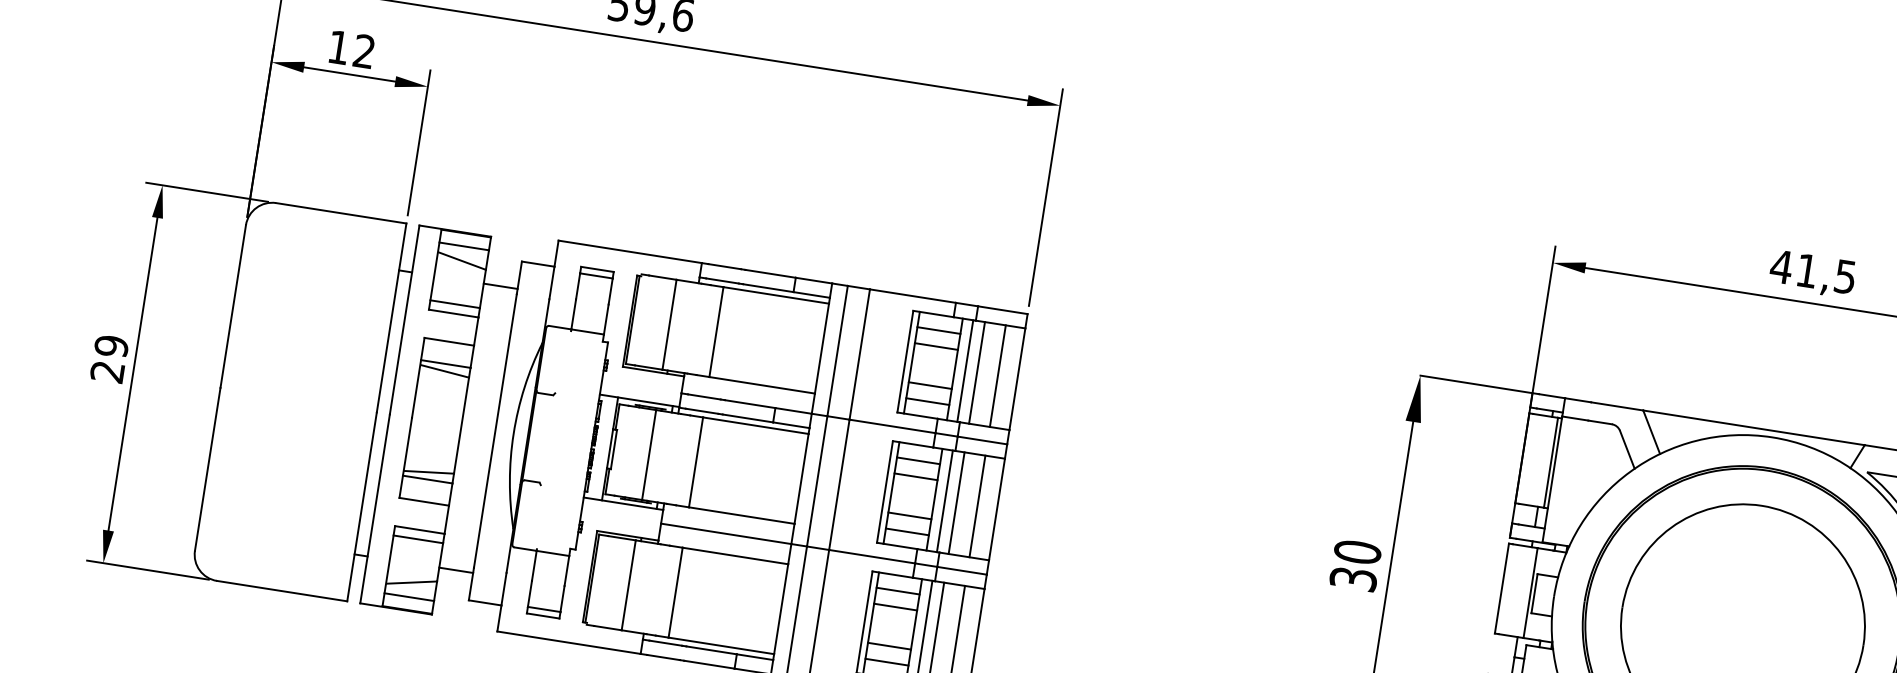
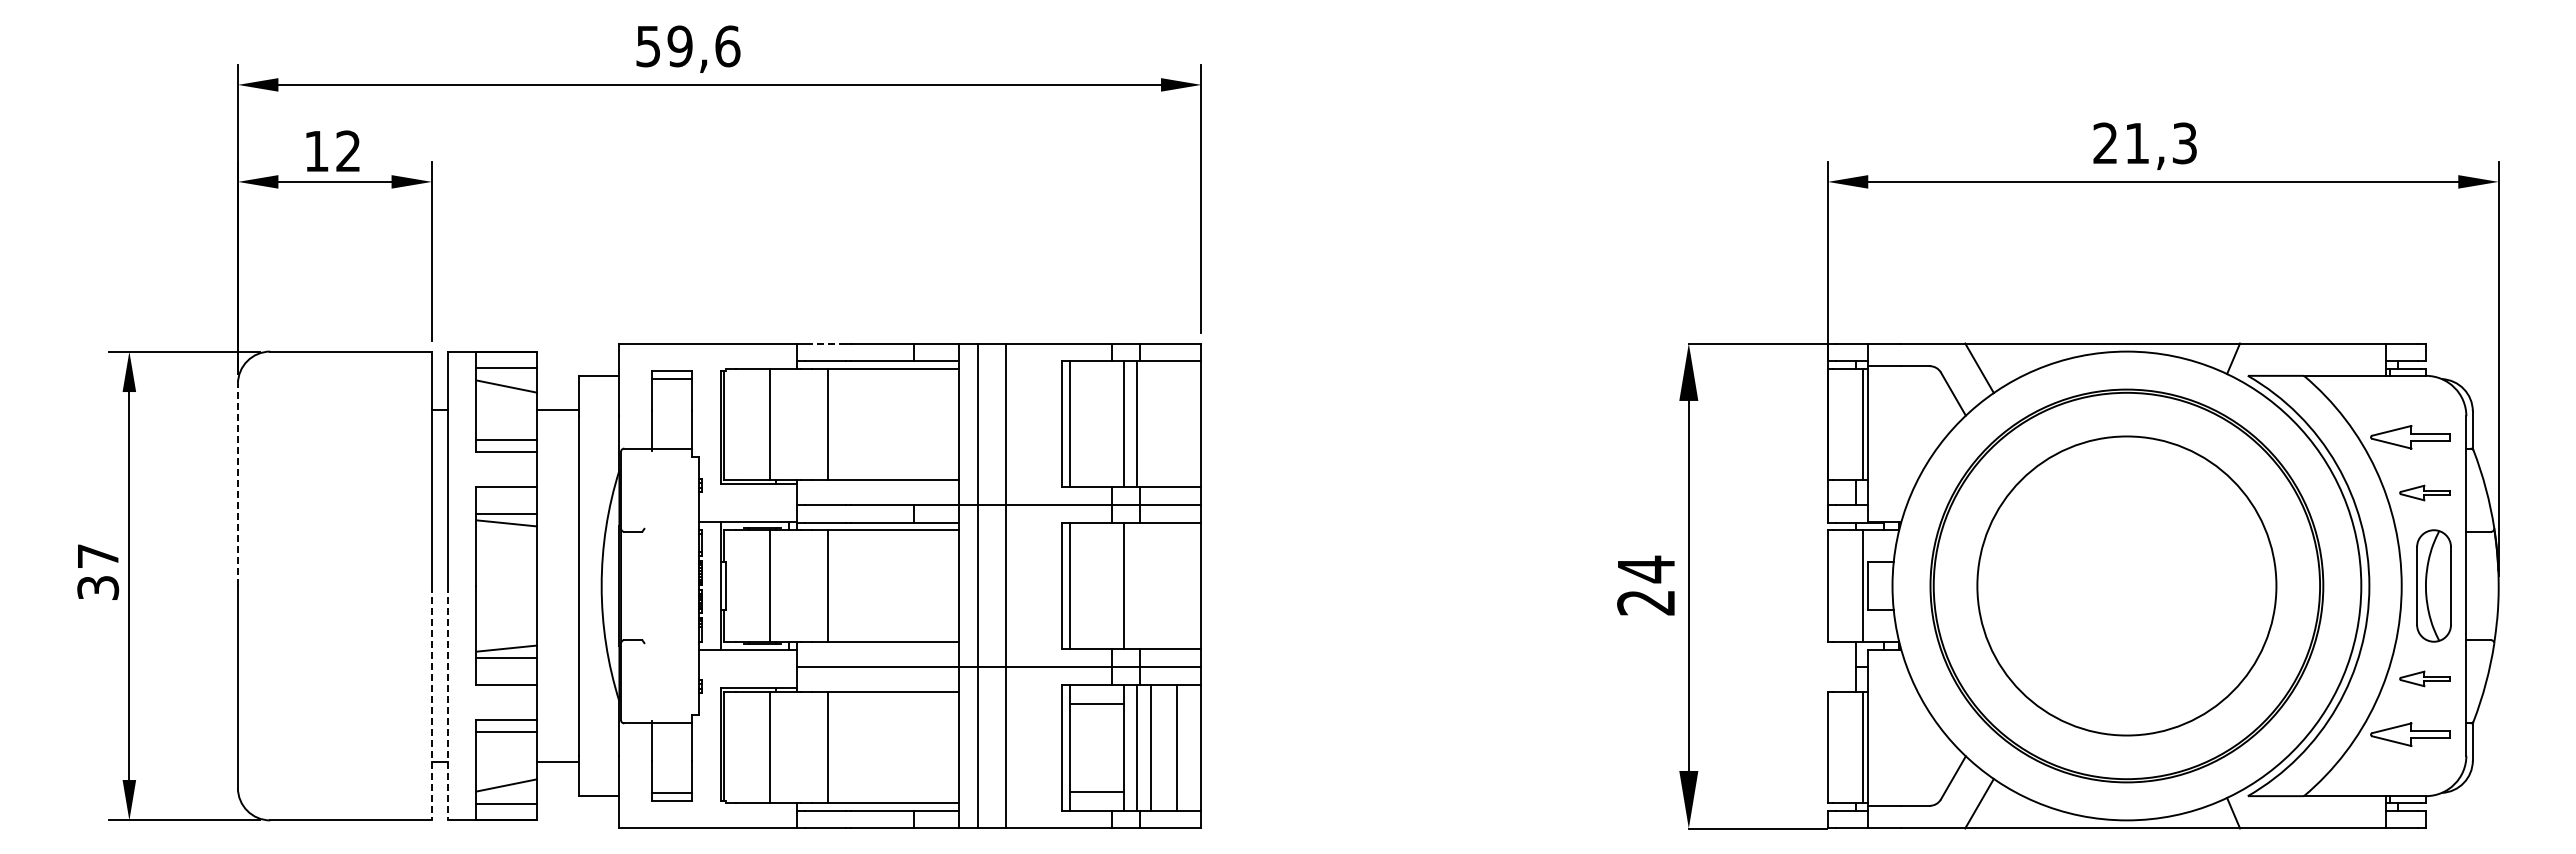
line: (724, 266) -> (825, 343), solid -> dashed
text: (1813, 271) -> (2144, 142), 41,5 -> 21,3
line: (232, 306) -> (237, 484), solid -> dashed
line: (938, 330) -> (1096, 380), removed
line: (935, 346) -> (1096, 400), removed
text: (109, 359) -> (98, 572), 29 -> 37
line: (977, 373) -> (1151, 424), removed
line: (998, 376) -> (1177, 424), removed
line: (929, 385) -> (1096, 448), removed
line: (927, 401) -> (1096, 468), removed
line: (918, 460) -> (1096, 541), removed
line: (915, 476) -> (1096, 561), removed
line: (944, 500) -> (1136, 585), removed
line: (956, 502) -> (1151, 585), removed
line: (977, 506) -> (1177, 585), removed
line: (361, 507) -> (431, 703), solid -> dashed
line: (375, 509) -> (448, 703), solid -> dashed
line: (909, 516) -> (1096, 610), removed
line: (906, 532) -> (1096, 630), removed
text: (1355, 565) -> (1646, 585), 30 -> 24
line: (895, 607) -> (1096, 723), removed
line: (889, 645) -> (1096, 771), removed

